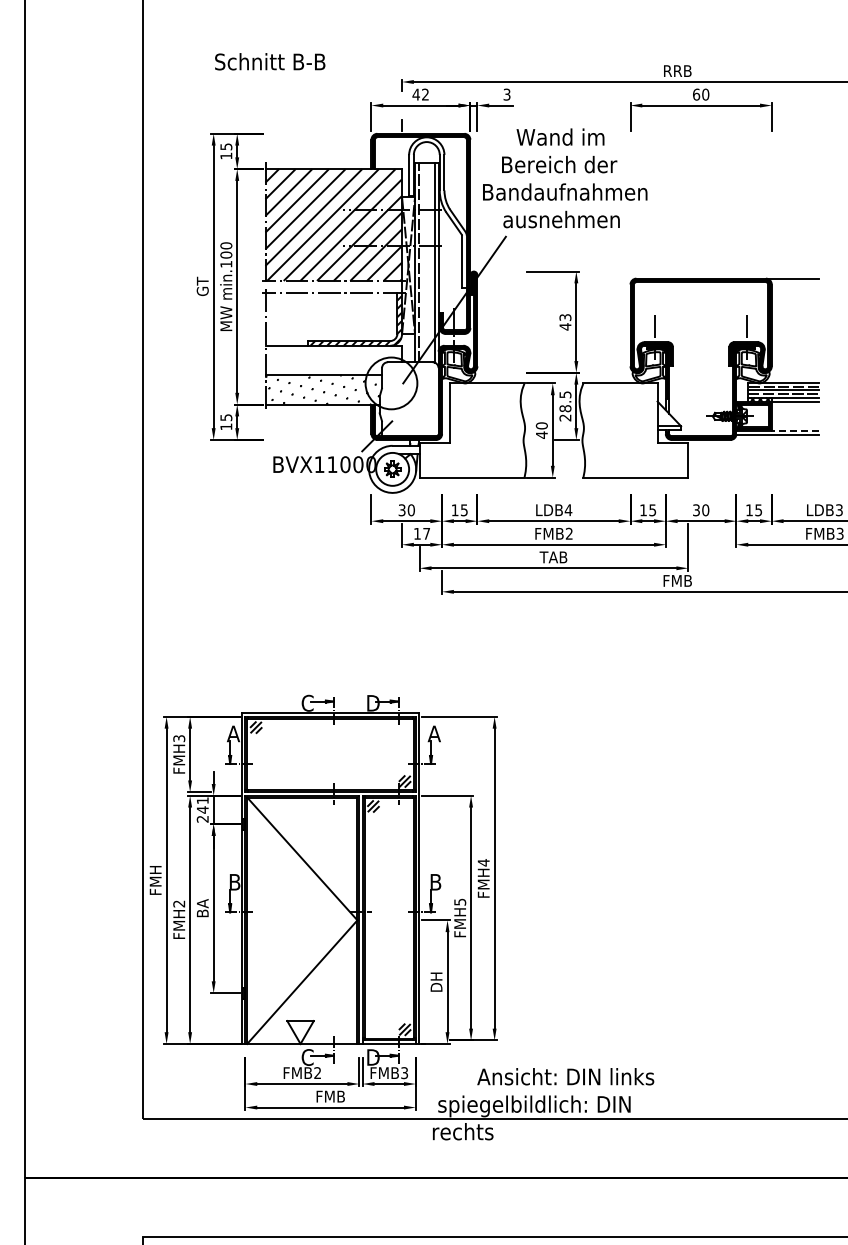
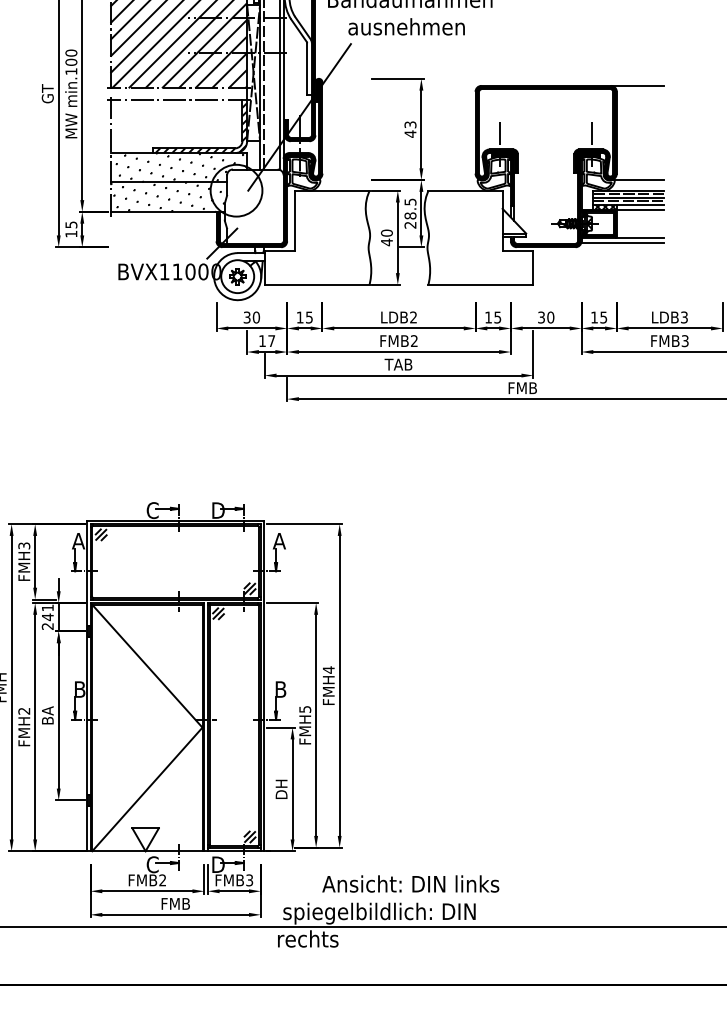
hatch: (334, 360) -> (179, 167), added
line: (791, 372) -> (636, 179), added
line: (794, 430) -> (639, 237), dashed -> solid
text: (568, 510) -> (413, 317), LDB4 -> LDB2

